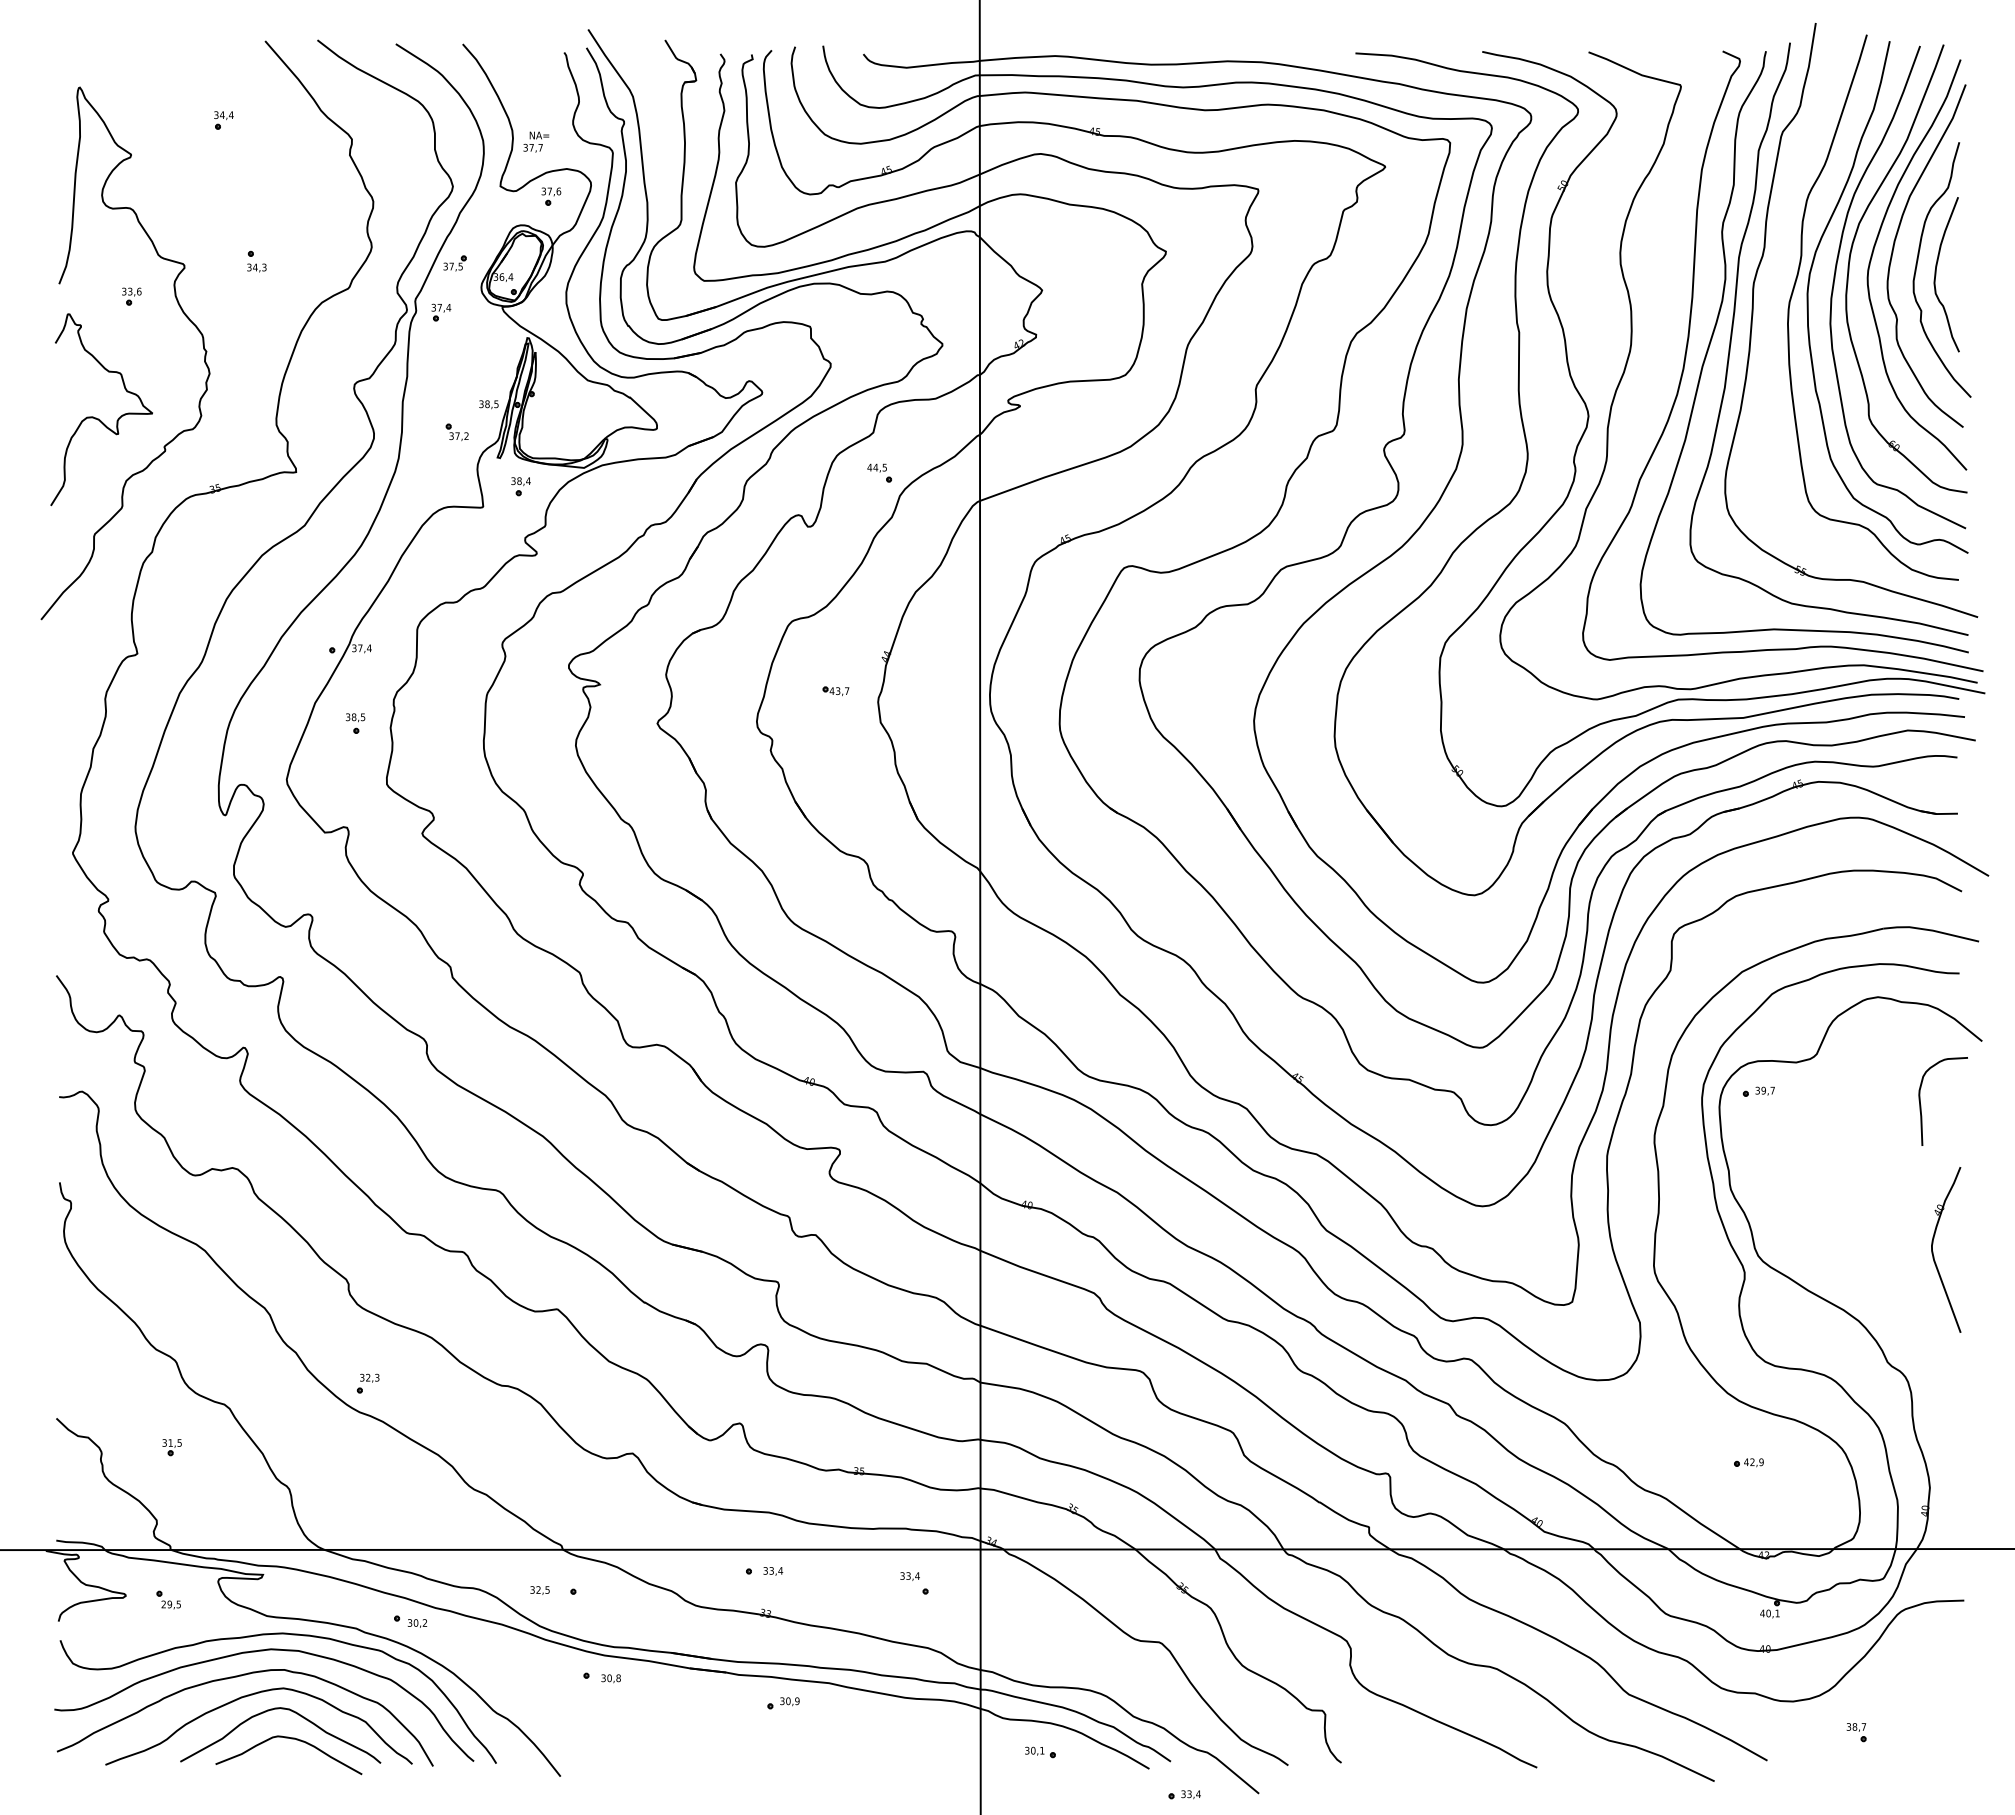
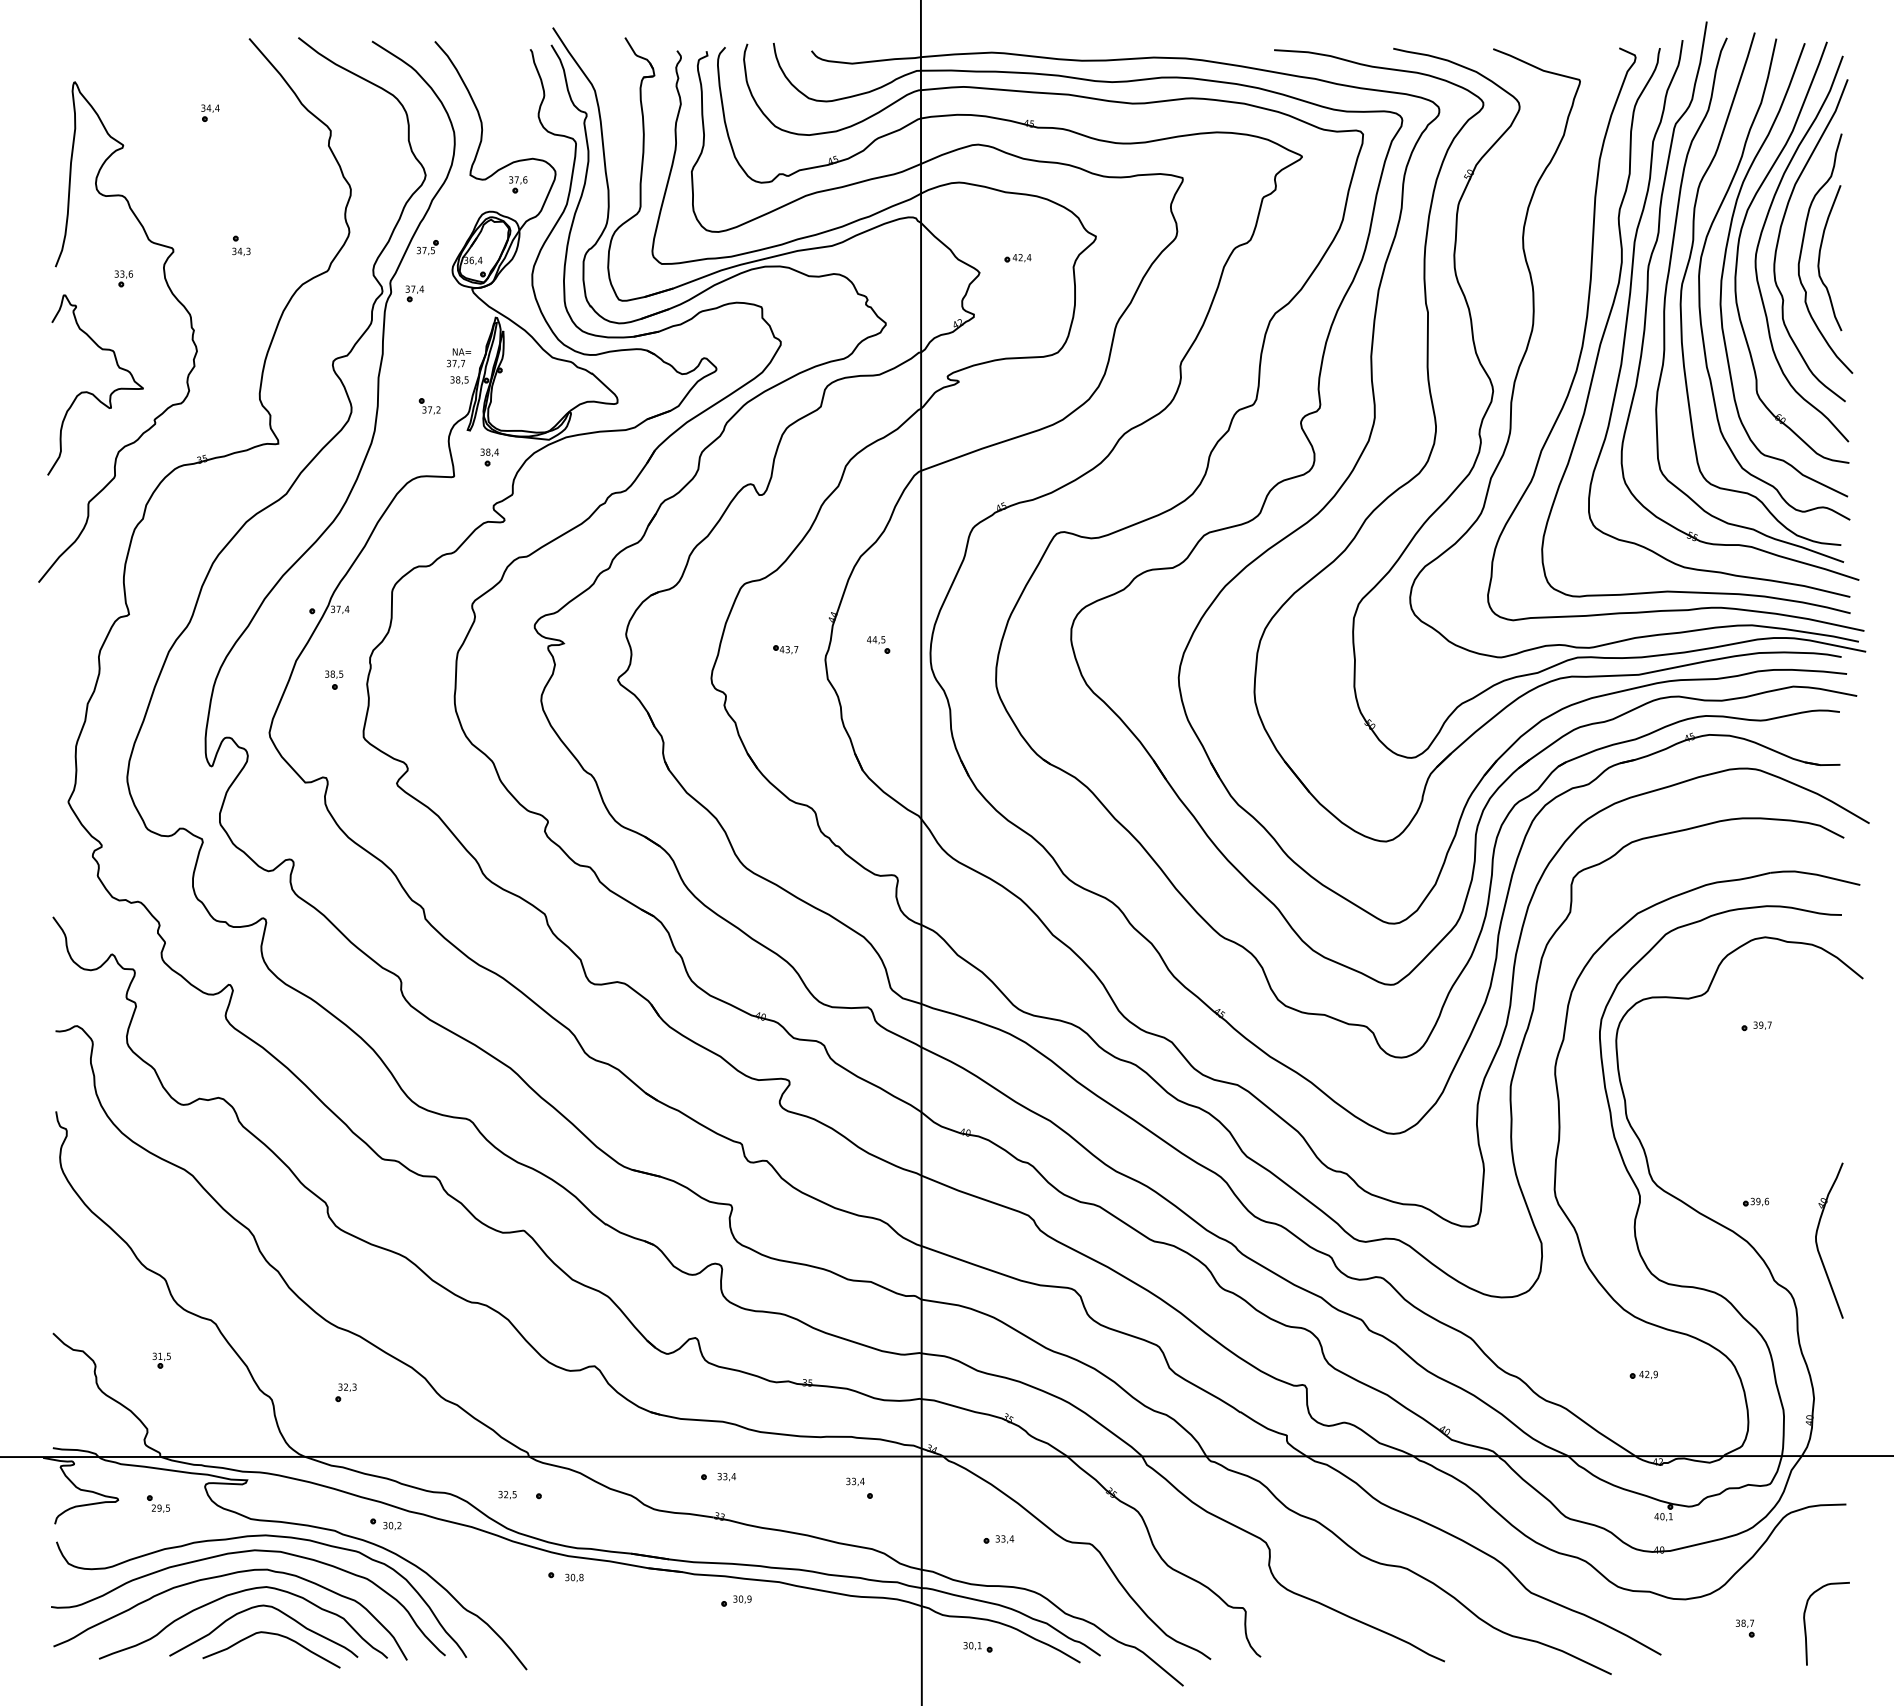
text: (536, 141) -> (459, 357), moved
part: (1082, 274) -> (1017, 257), added
curve: (1773, 309) -> (1667, 290), added
part: (879, 472) -> (878, 644), moved
part: (1758, 1091) -> (1756, 1025), moved
curve: (1921, 1105) -> (1806, 1627), moved
part: (1933, 1251) -> (1817, 1242), moved
part: (1868, 1278) -> (1756, 1201), added
part: (367, 1383) -> (345, 1392), moved
part: (1184, 1794) -> (998, 1539), moved

